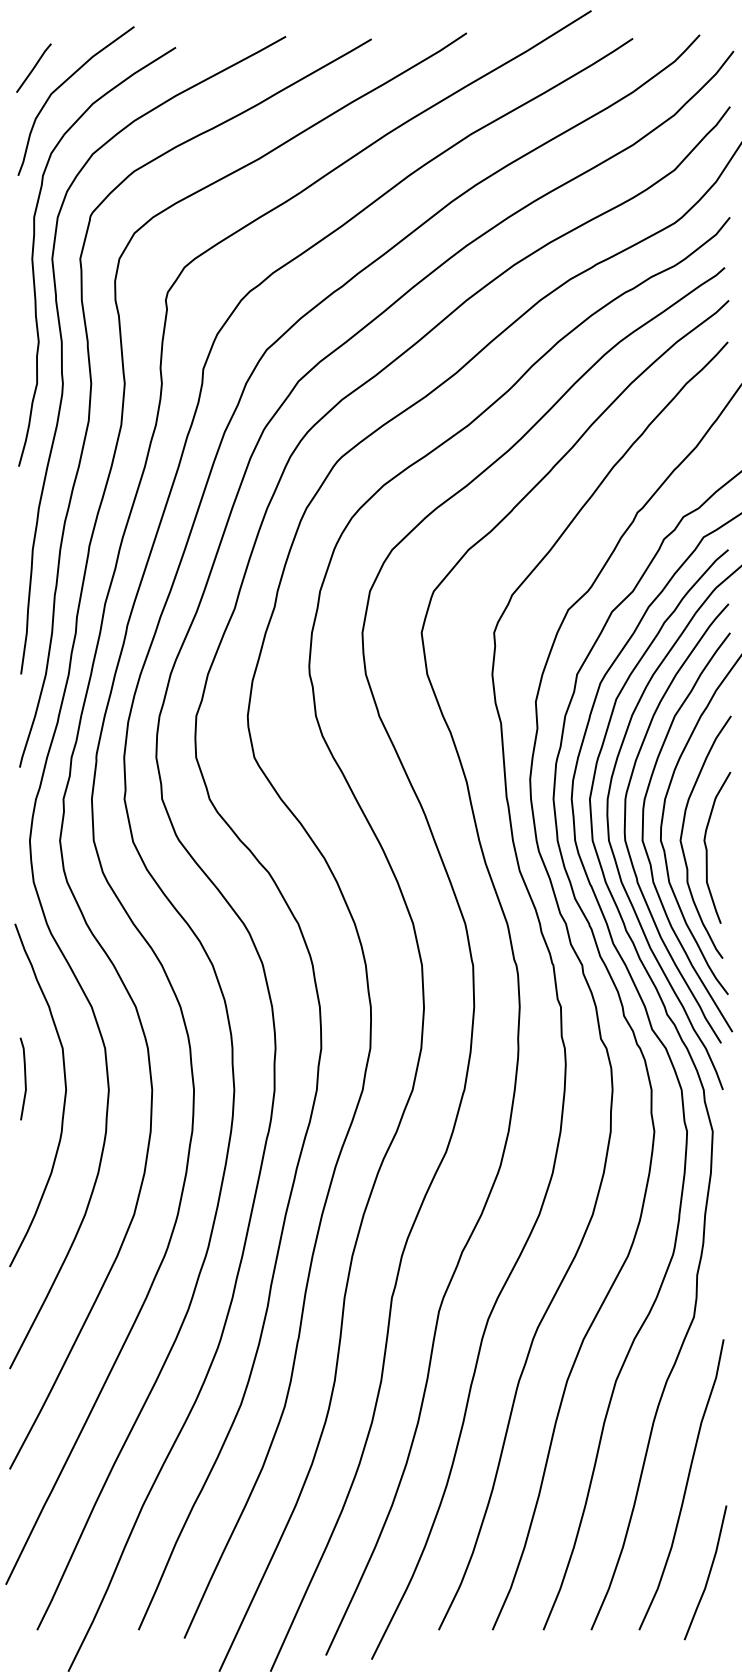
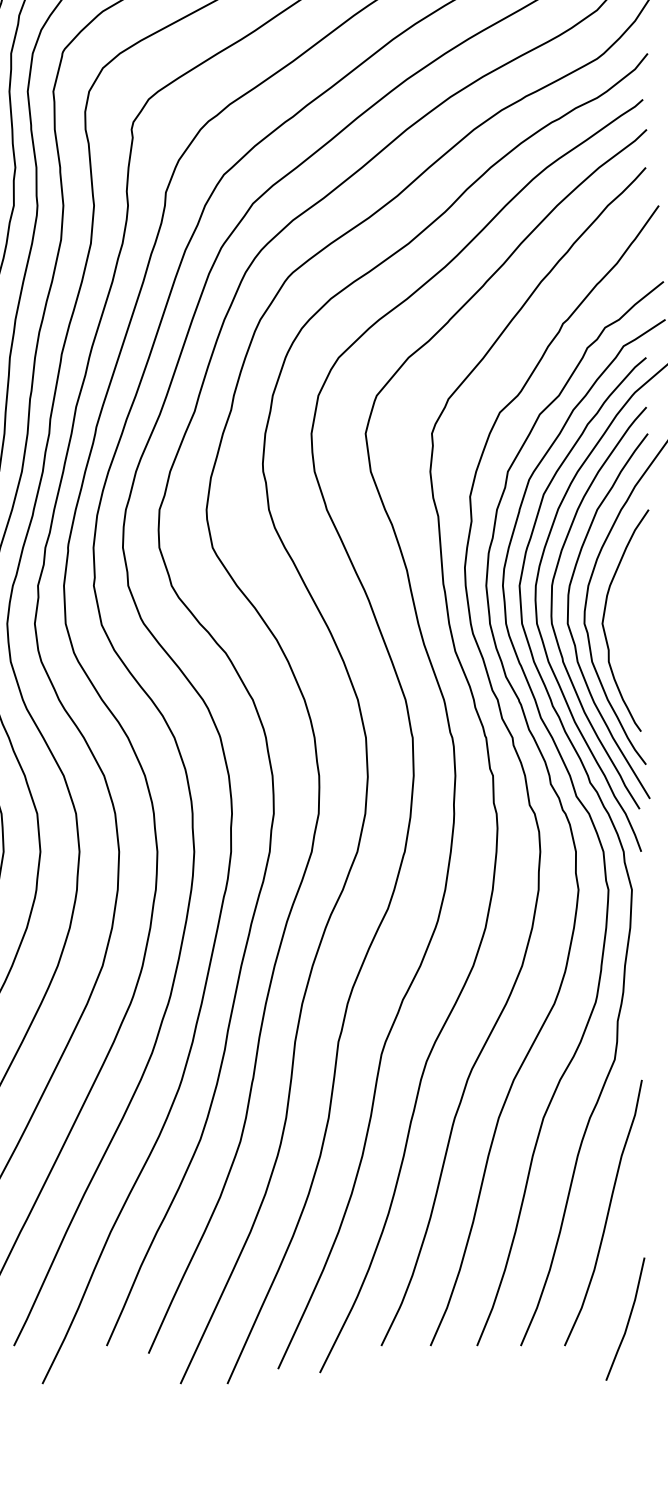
curve: (707, 848) -> (627, 630), removed
line: (708, 1573) -> (628, 1319), moved

